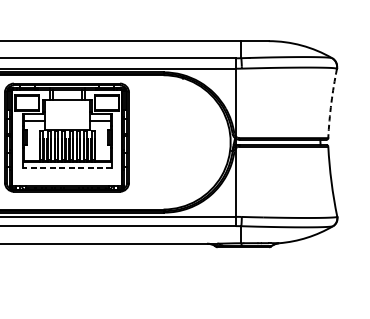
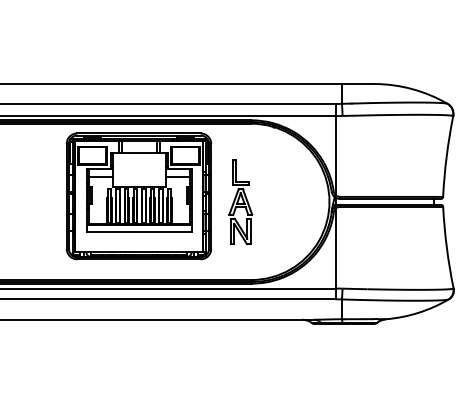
arc: (331, 103) -> (446, 156), dashed -> solid
part: (154, 142) -> (240, 202), added
line: (67, 167) -> (139, 231), dashed -> solid

